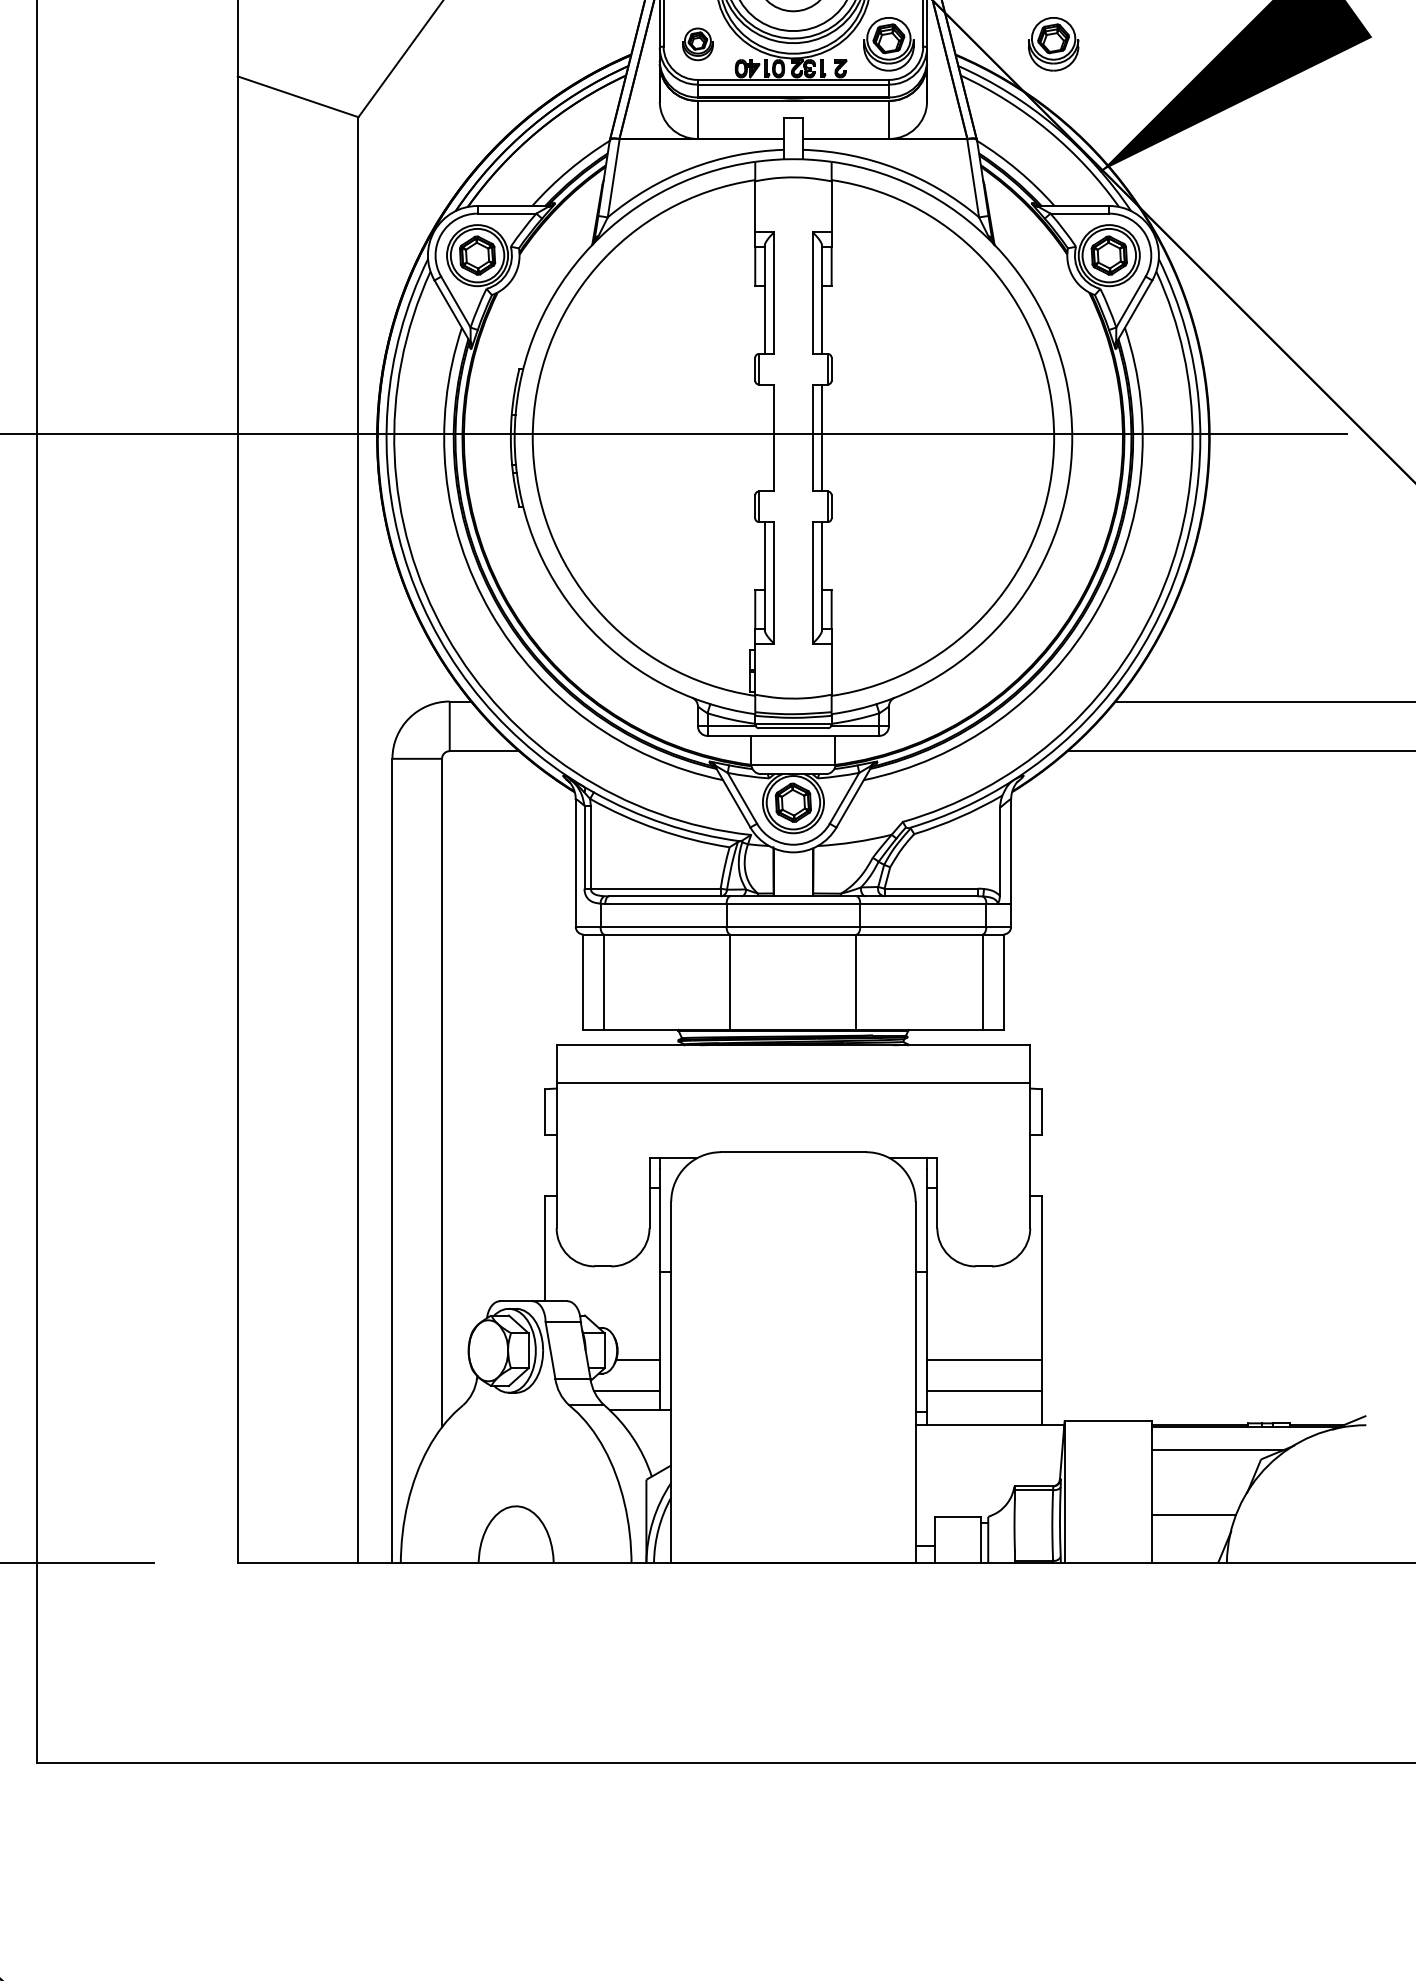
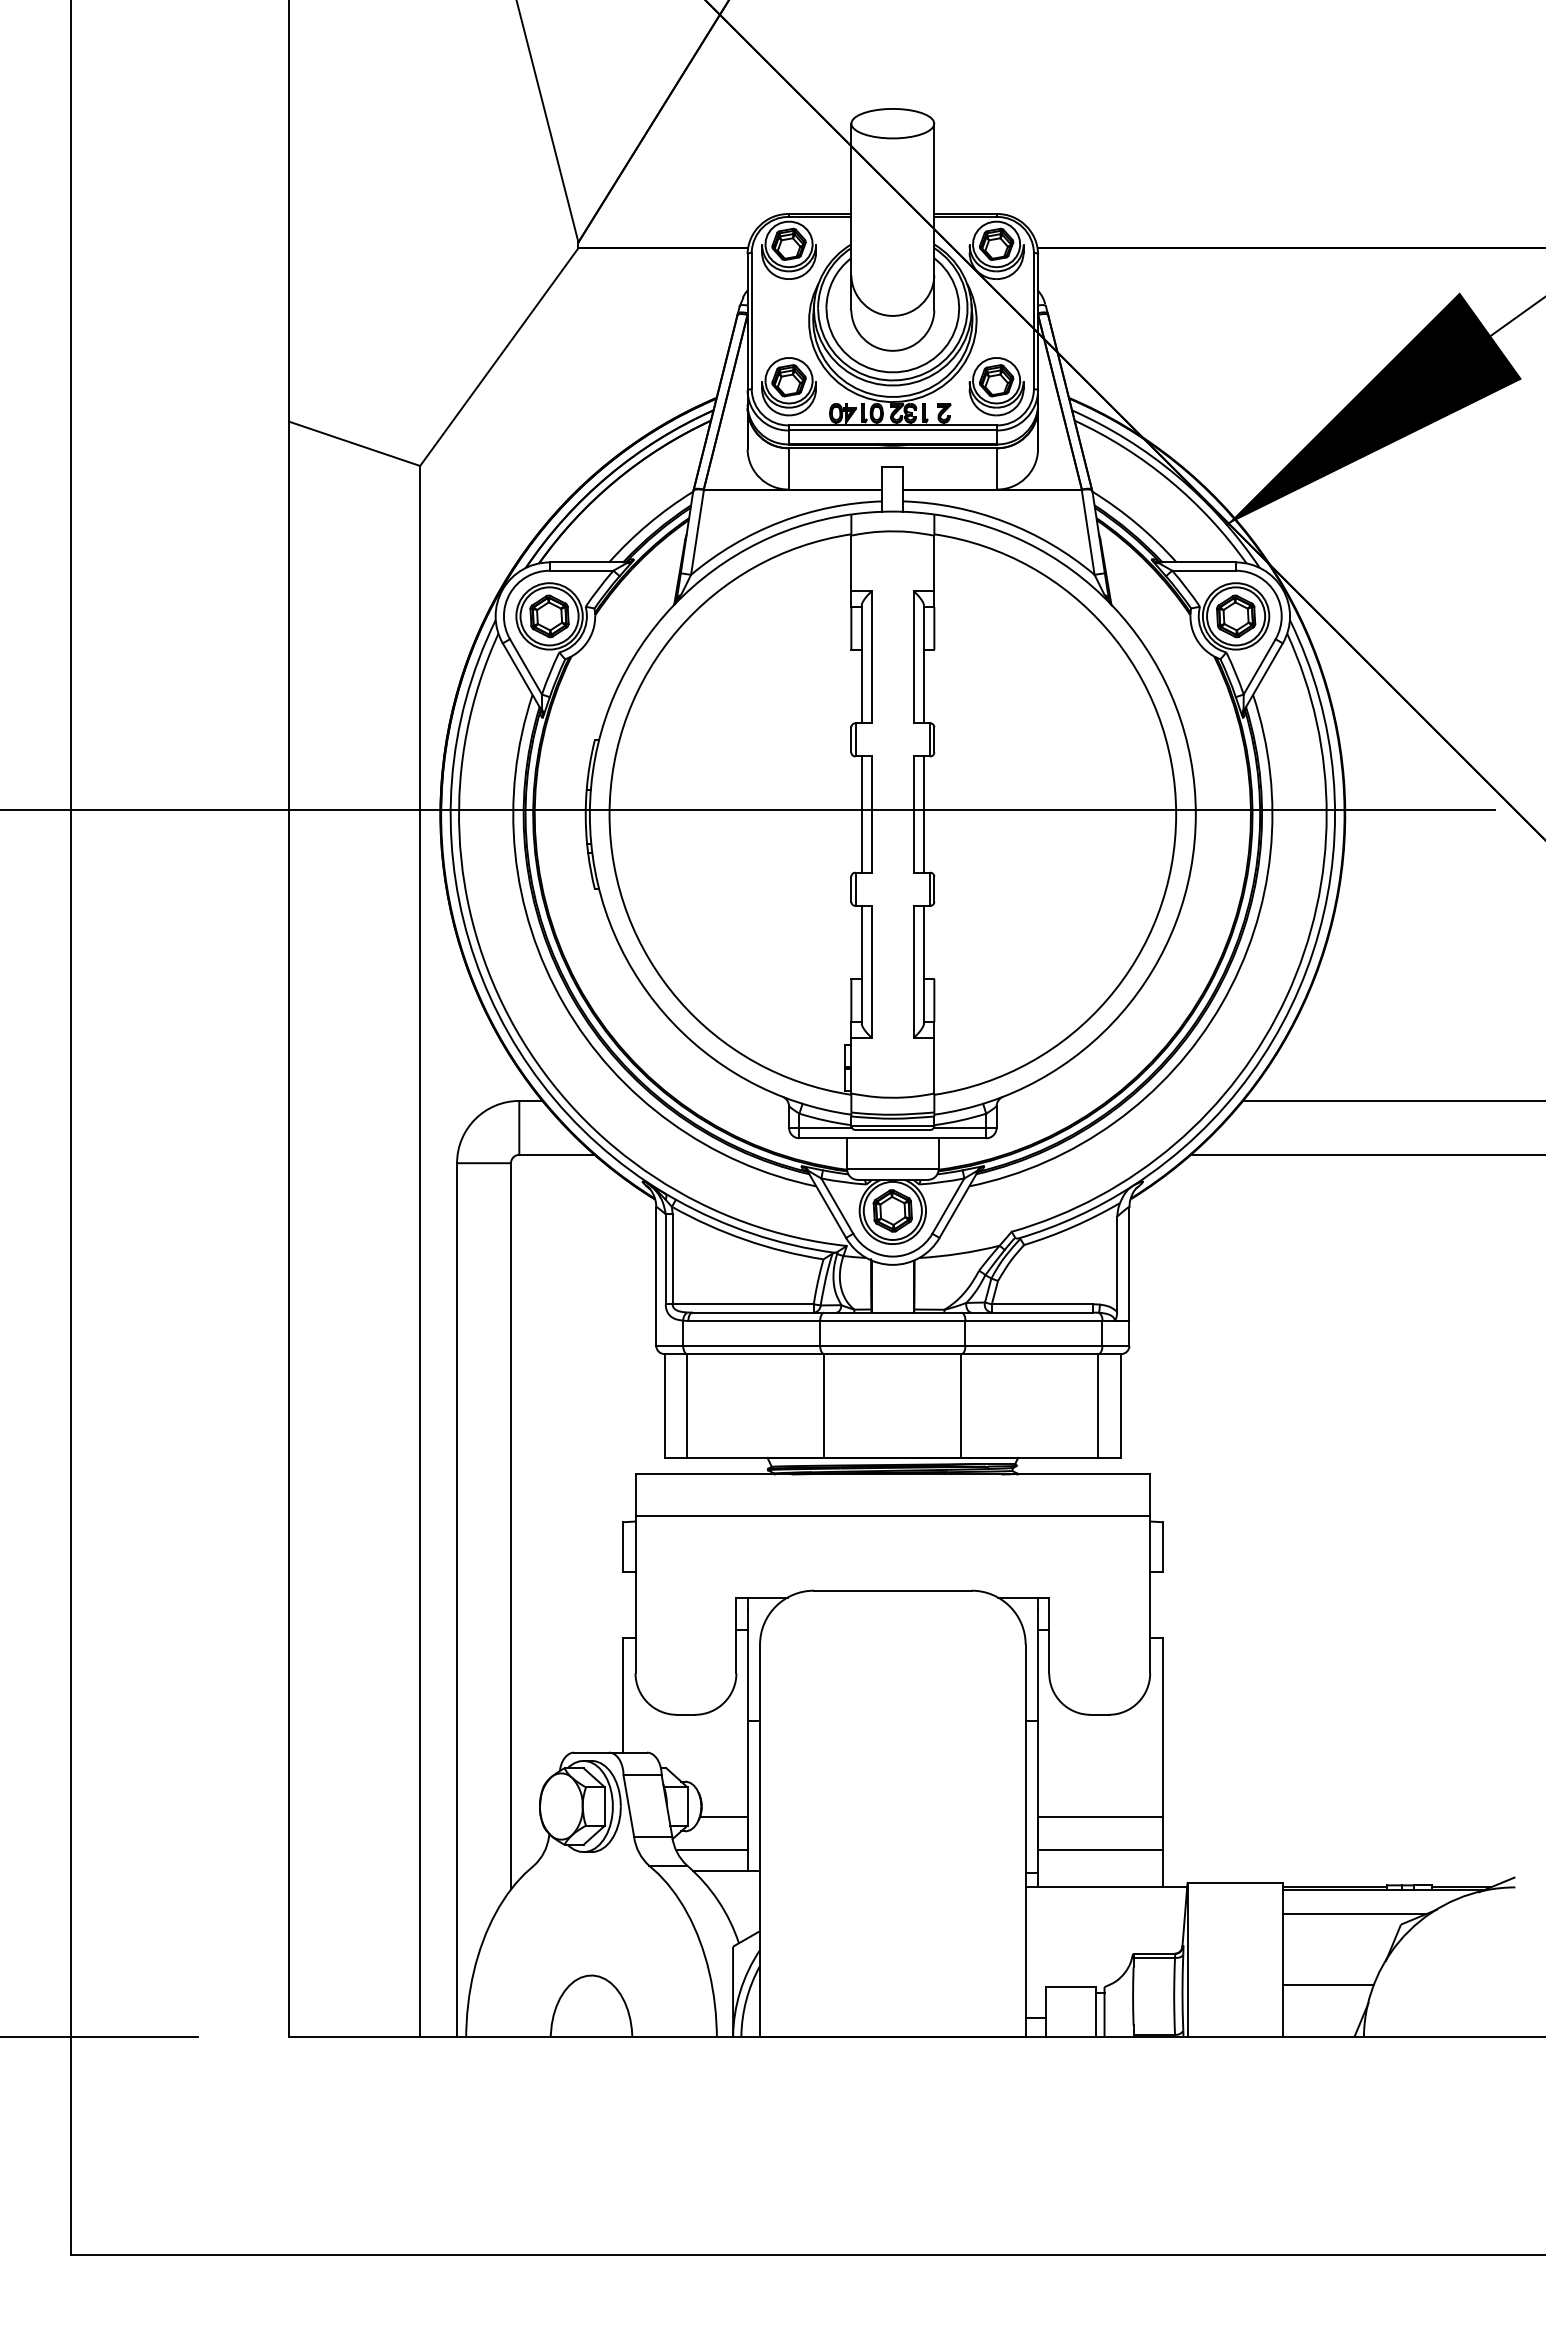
part: (697, 44) -> (788, 386), size x1.67
part: (1053, 44) -> (1175, 386), removed
line: (764, 437) -> (861, 814), added

